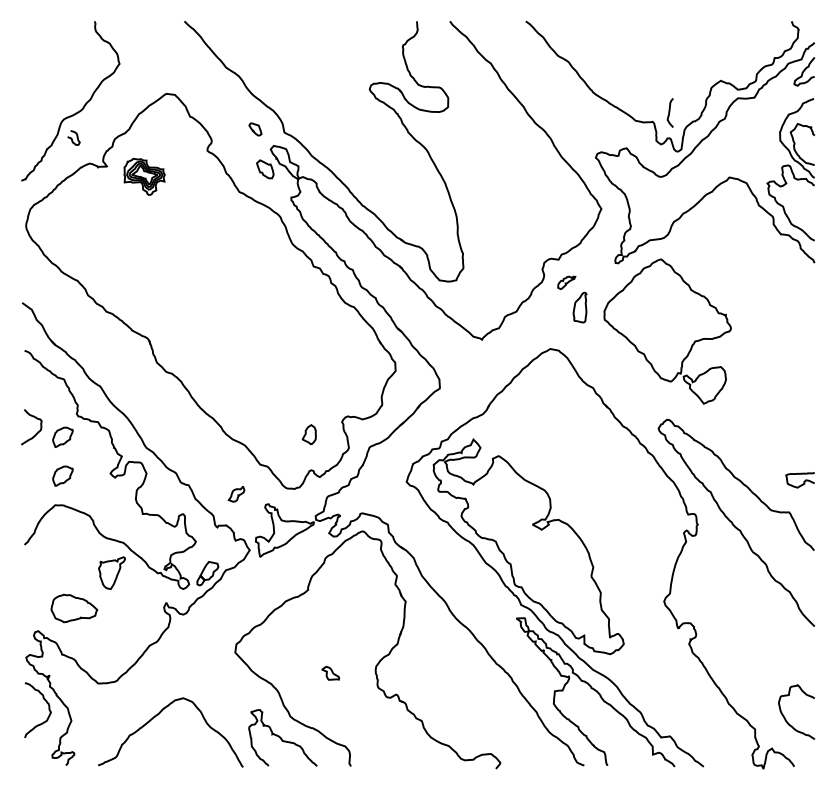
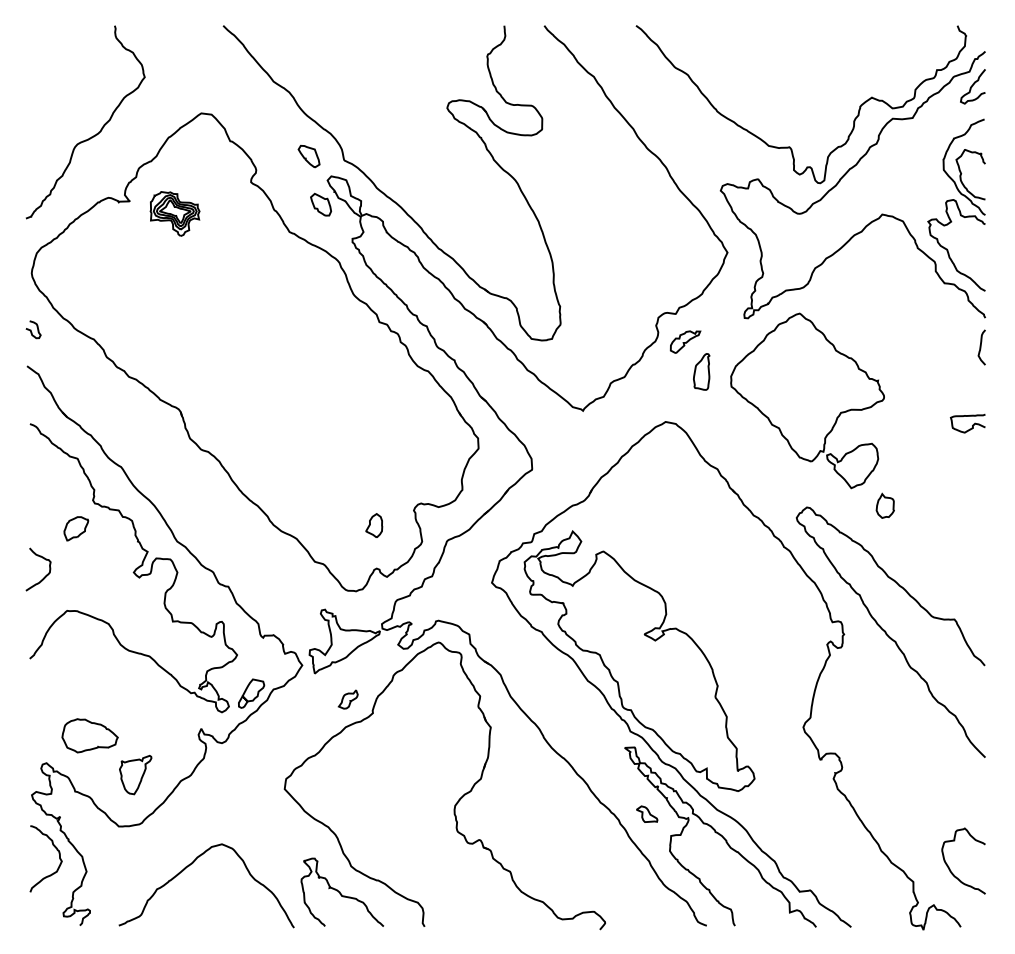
curve: (670, 112) -> (981, 347), moved
part: (254, 129) -> (308, 156), size x1.43
curve: (72, 137) -> (31, 329), moved
part: (566, 282) -> (685, 341), size x1.43
part: (731, 418) -> (884, 505), added
curve: (37, 432) -> (45, 575), moved
part: (63, 475) -> (76, 575), removed
curve: (804, 480) -> (972, 424), moved
part: (235, 494) -> (347, 699), moved
part: (111, 572) -> (135, 774), moved
part: (331, 672) -> (647, 813), moved

